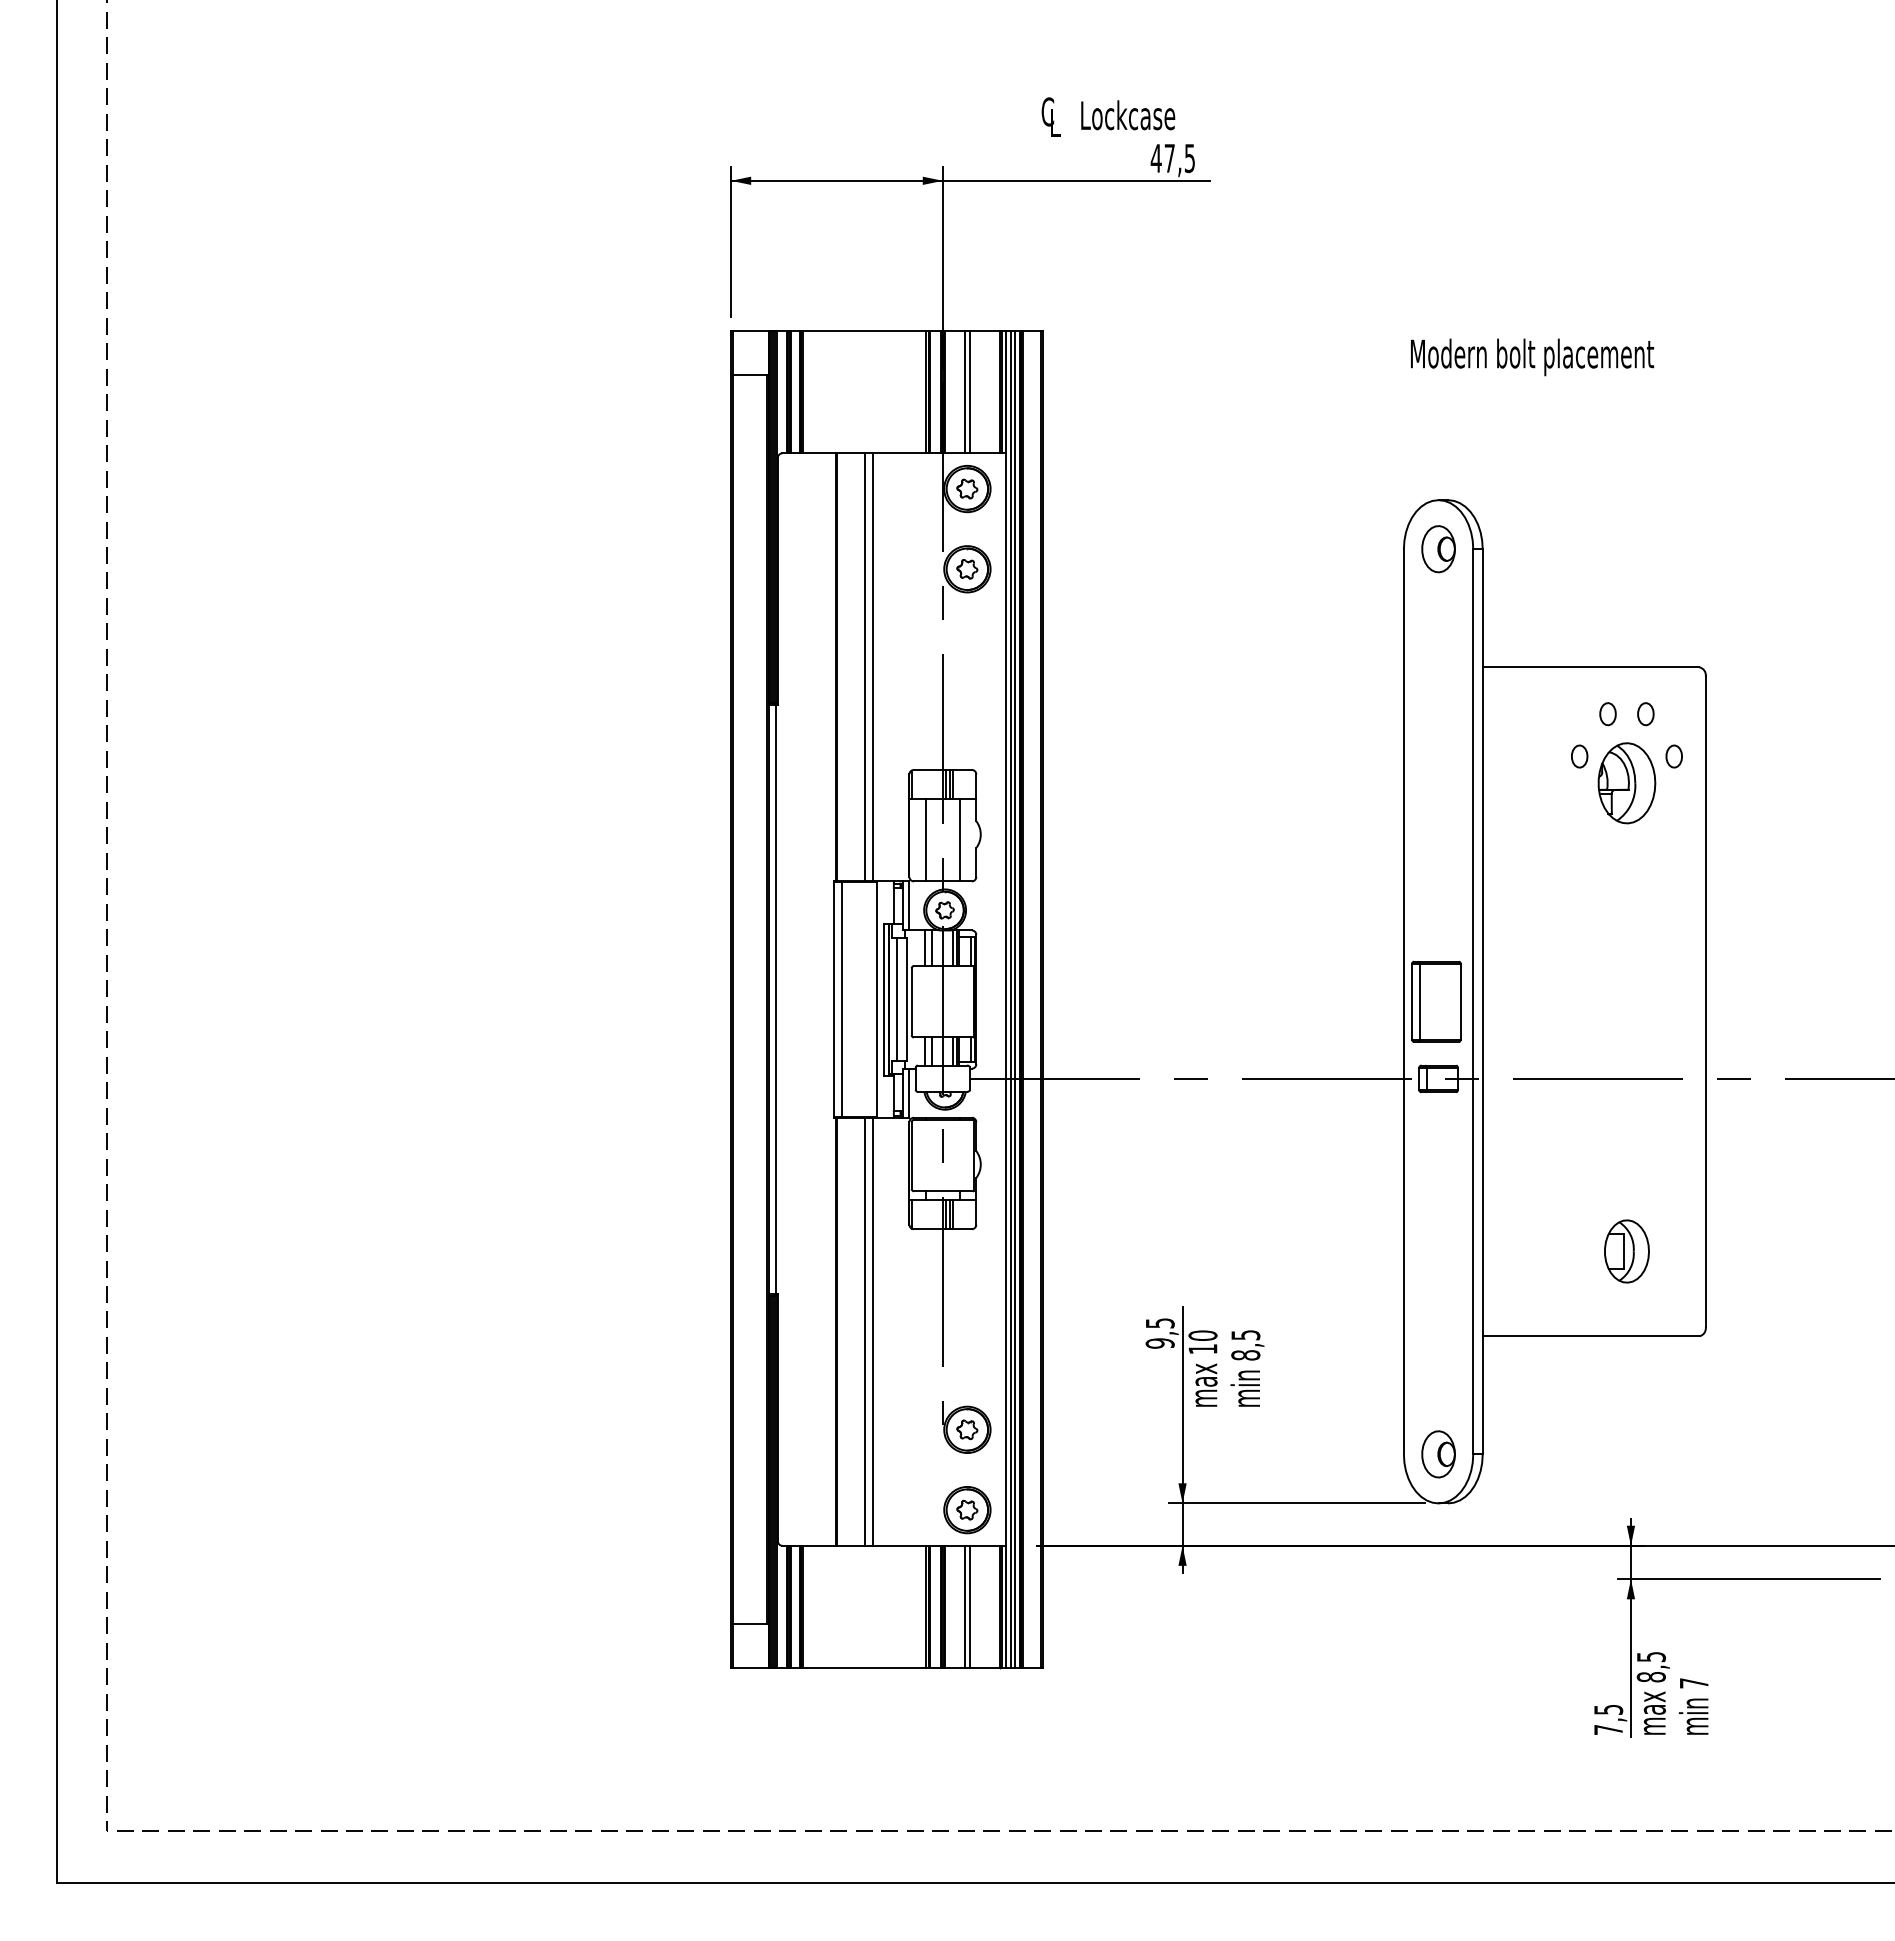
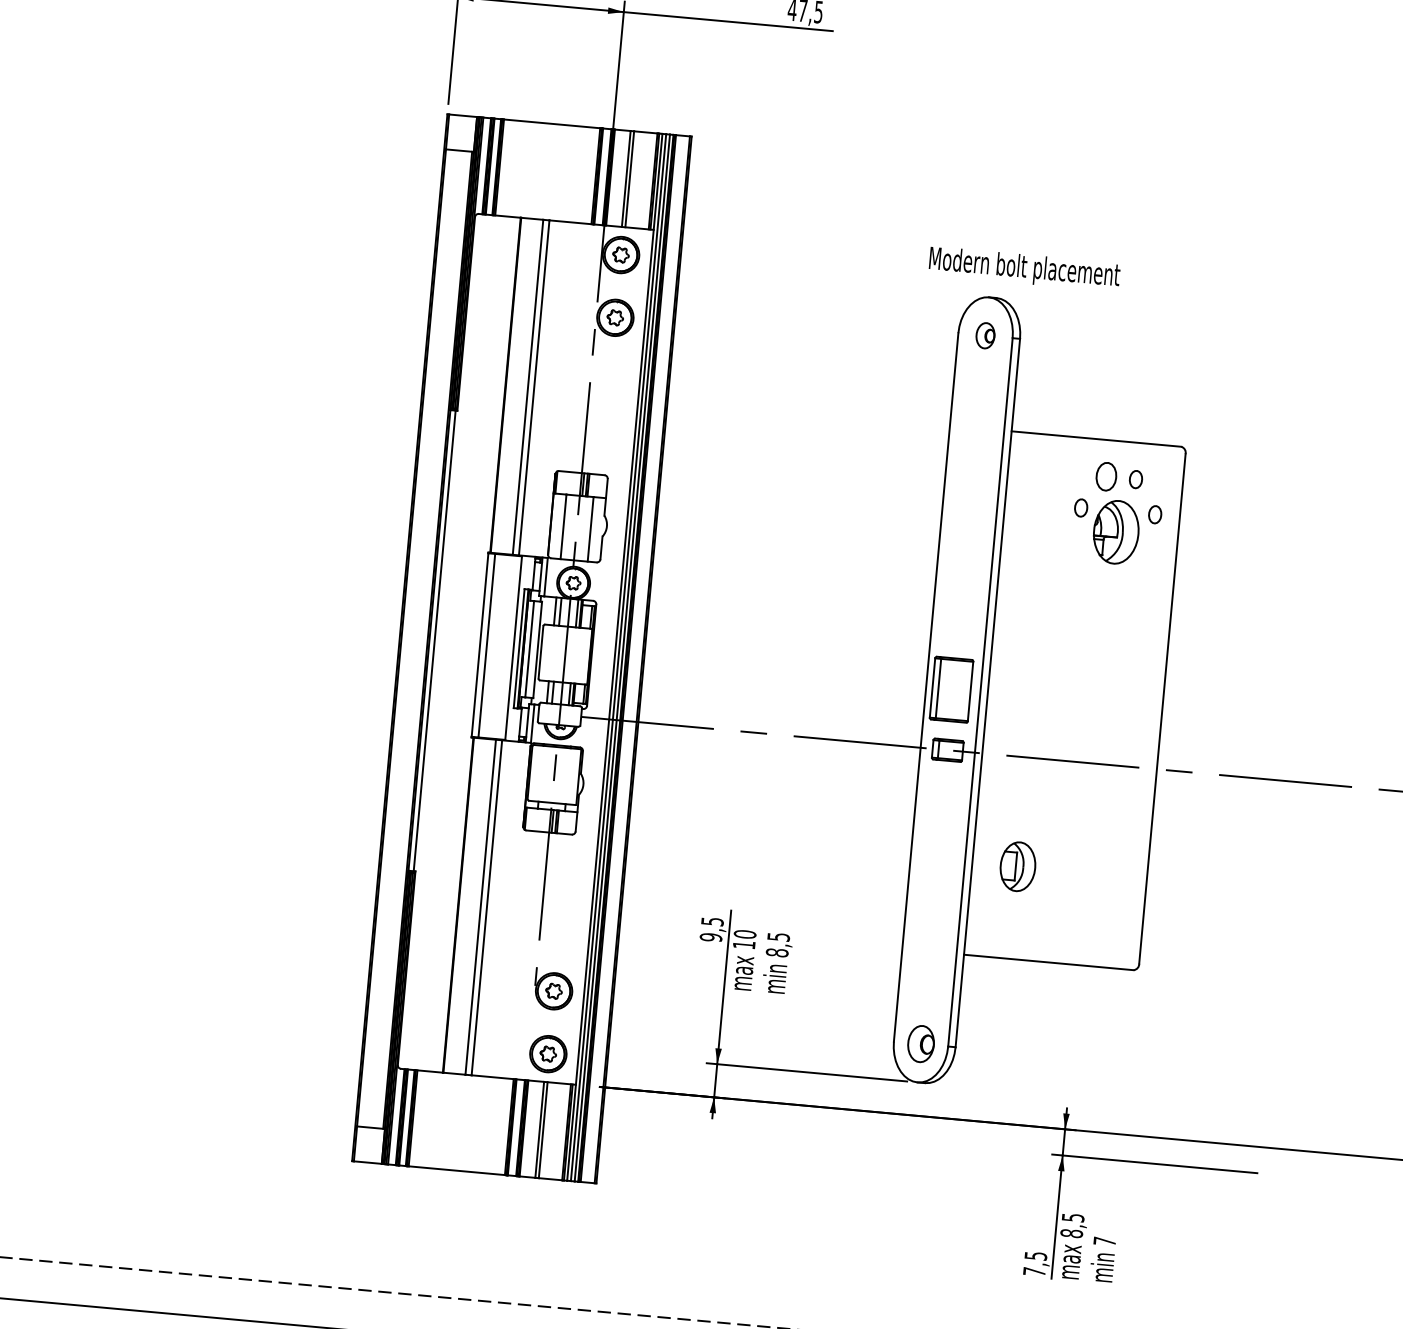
text: (1532, 357) -> (1024, 269), moved
part: (1438, 549) -> (985, 335), size x0.7
part: (1607, 714) -> (1105, 477), size x1.6
part: (1626, 1251) -> (1017, 866), moved

